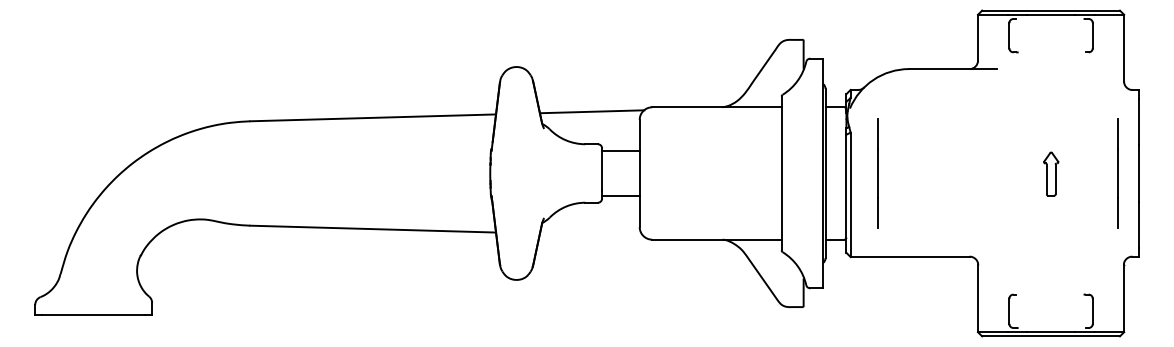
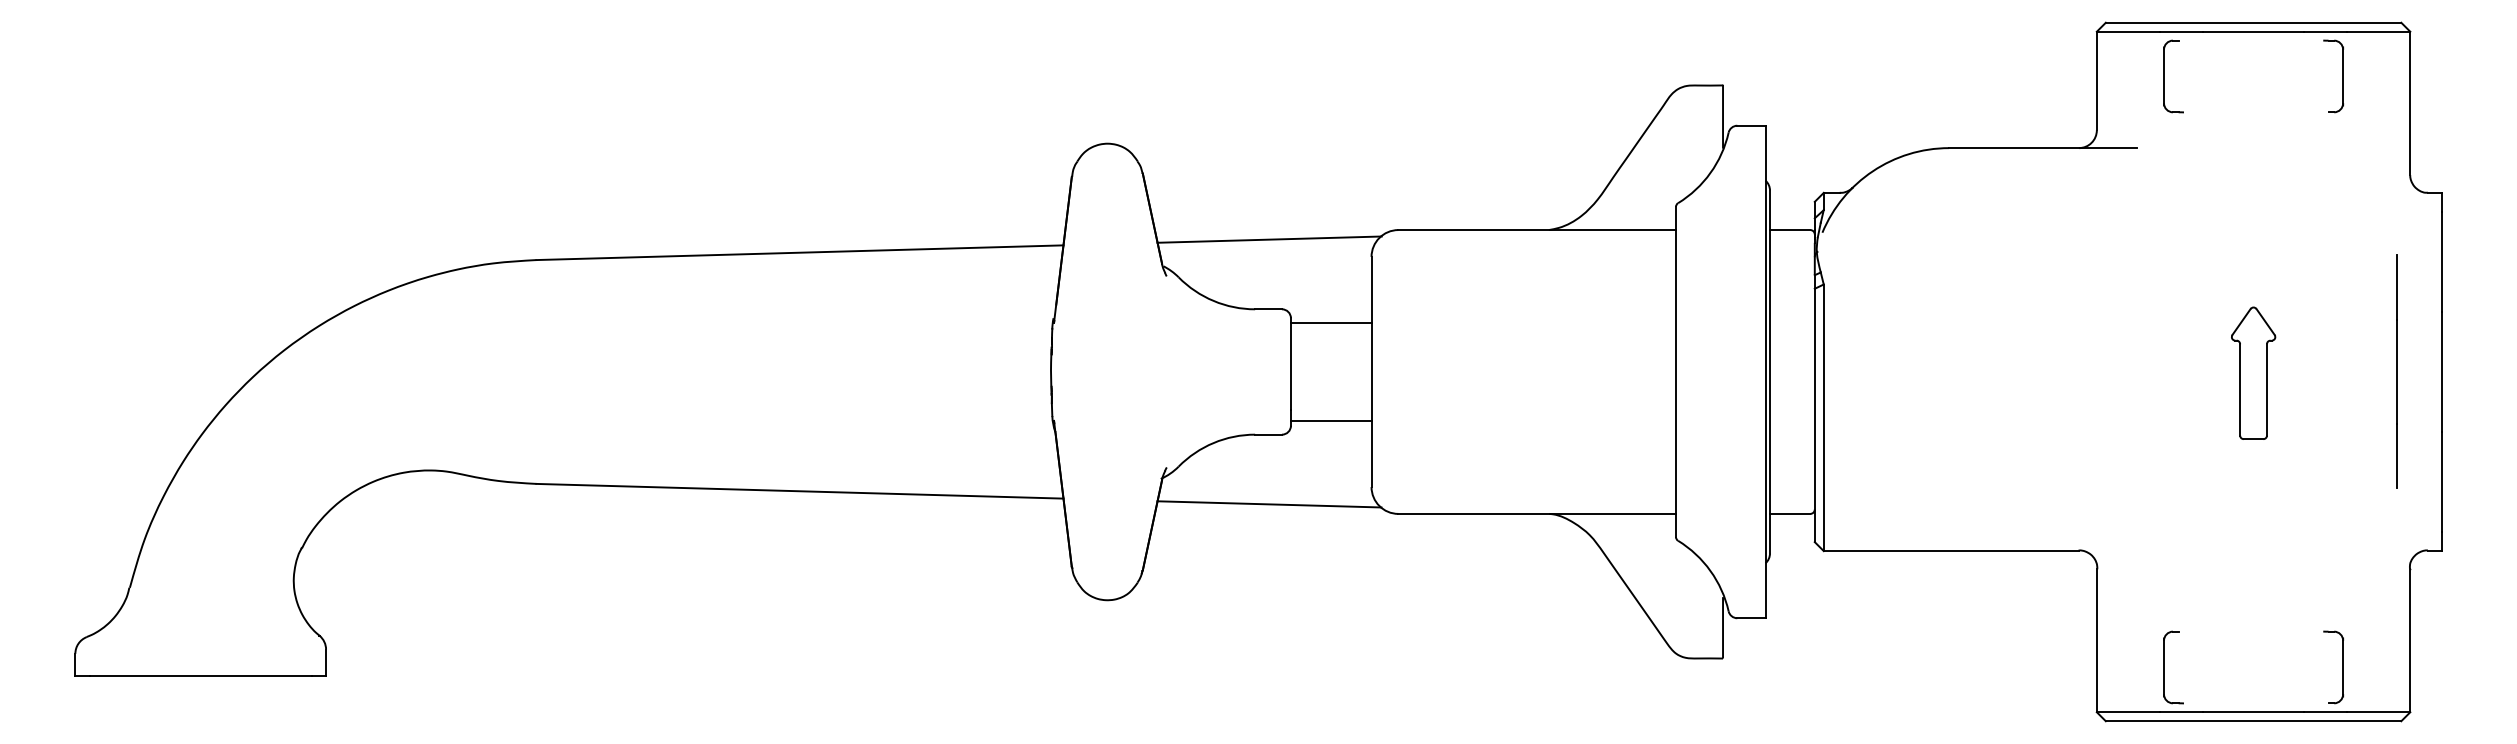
line: (877, 173) -> (1881, 372), removed
part: (1051, 173) -> (2254, 372), size x1.43
line: (591, 234) -> (1268, 502), added

